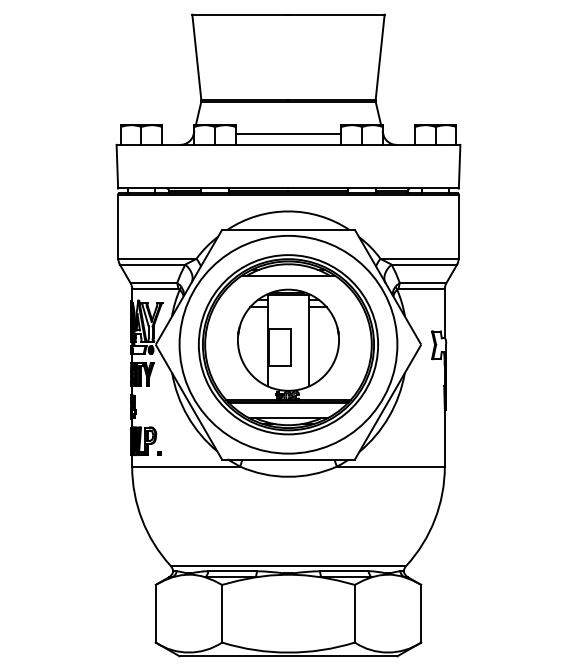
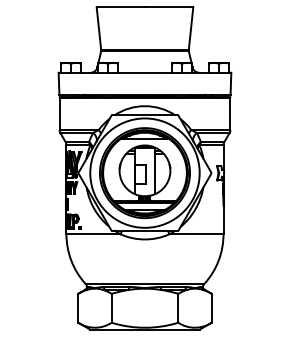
line: (287, 134) -> (144, 67), removed

